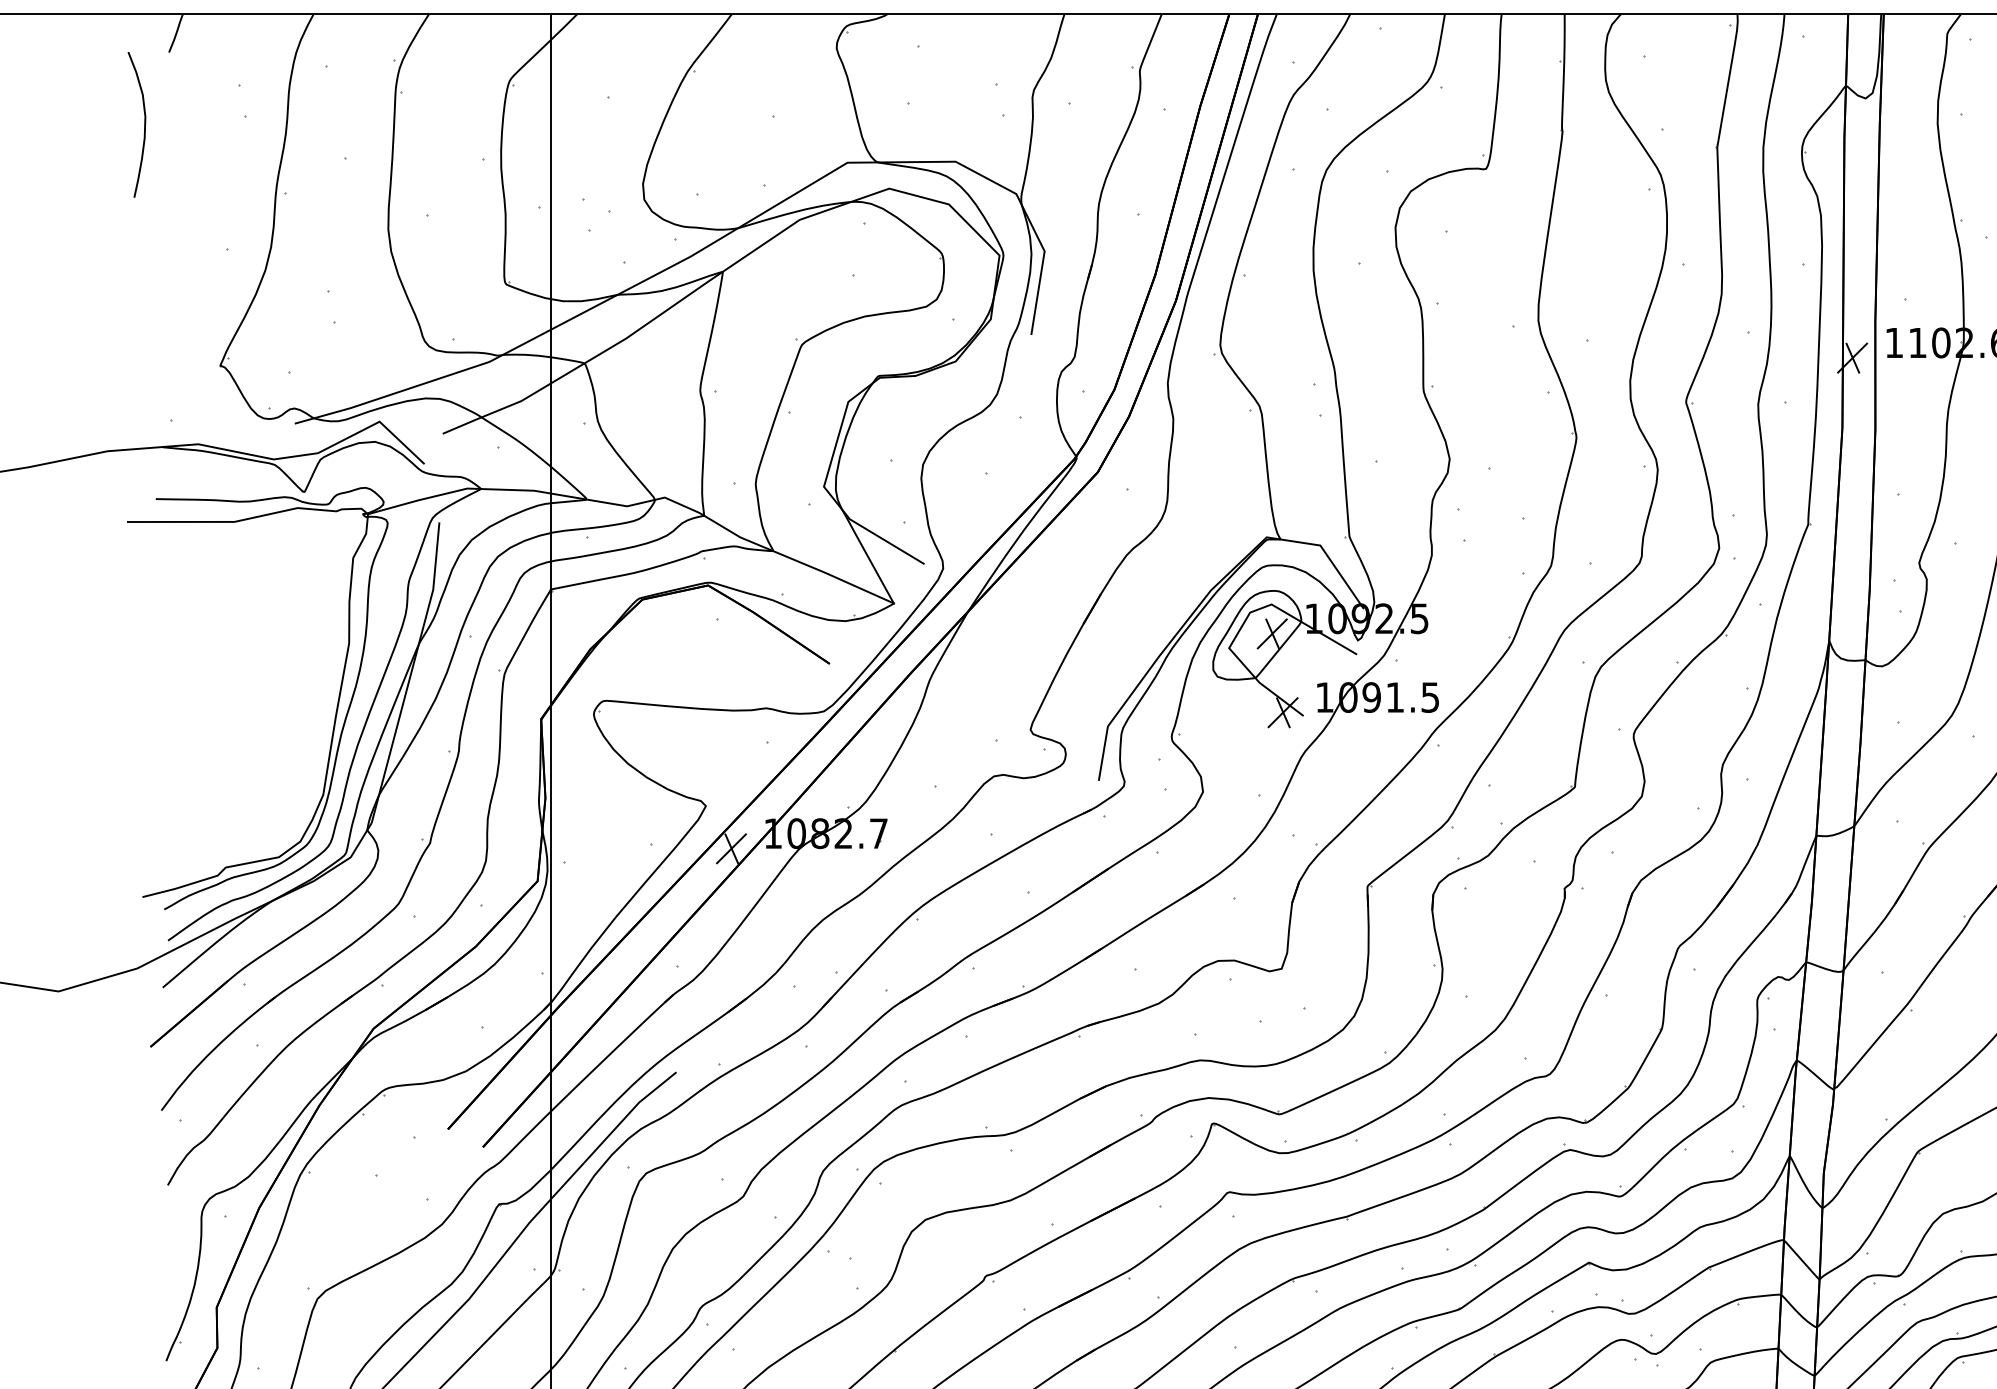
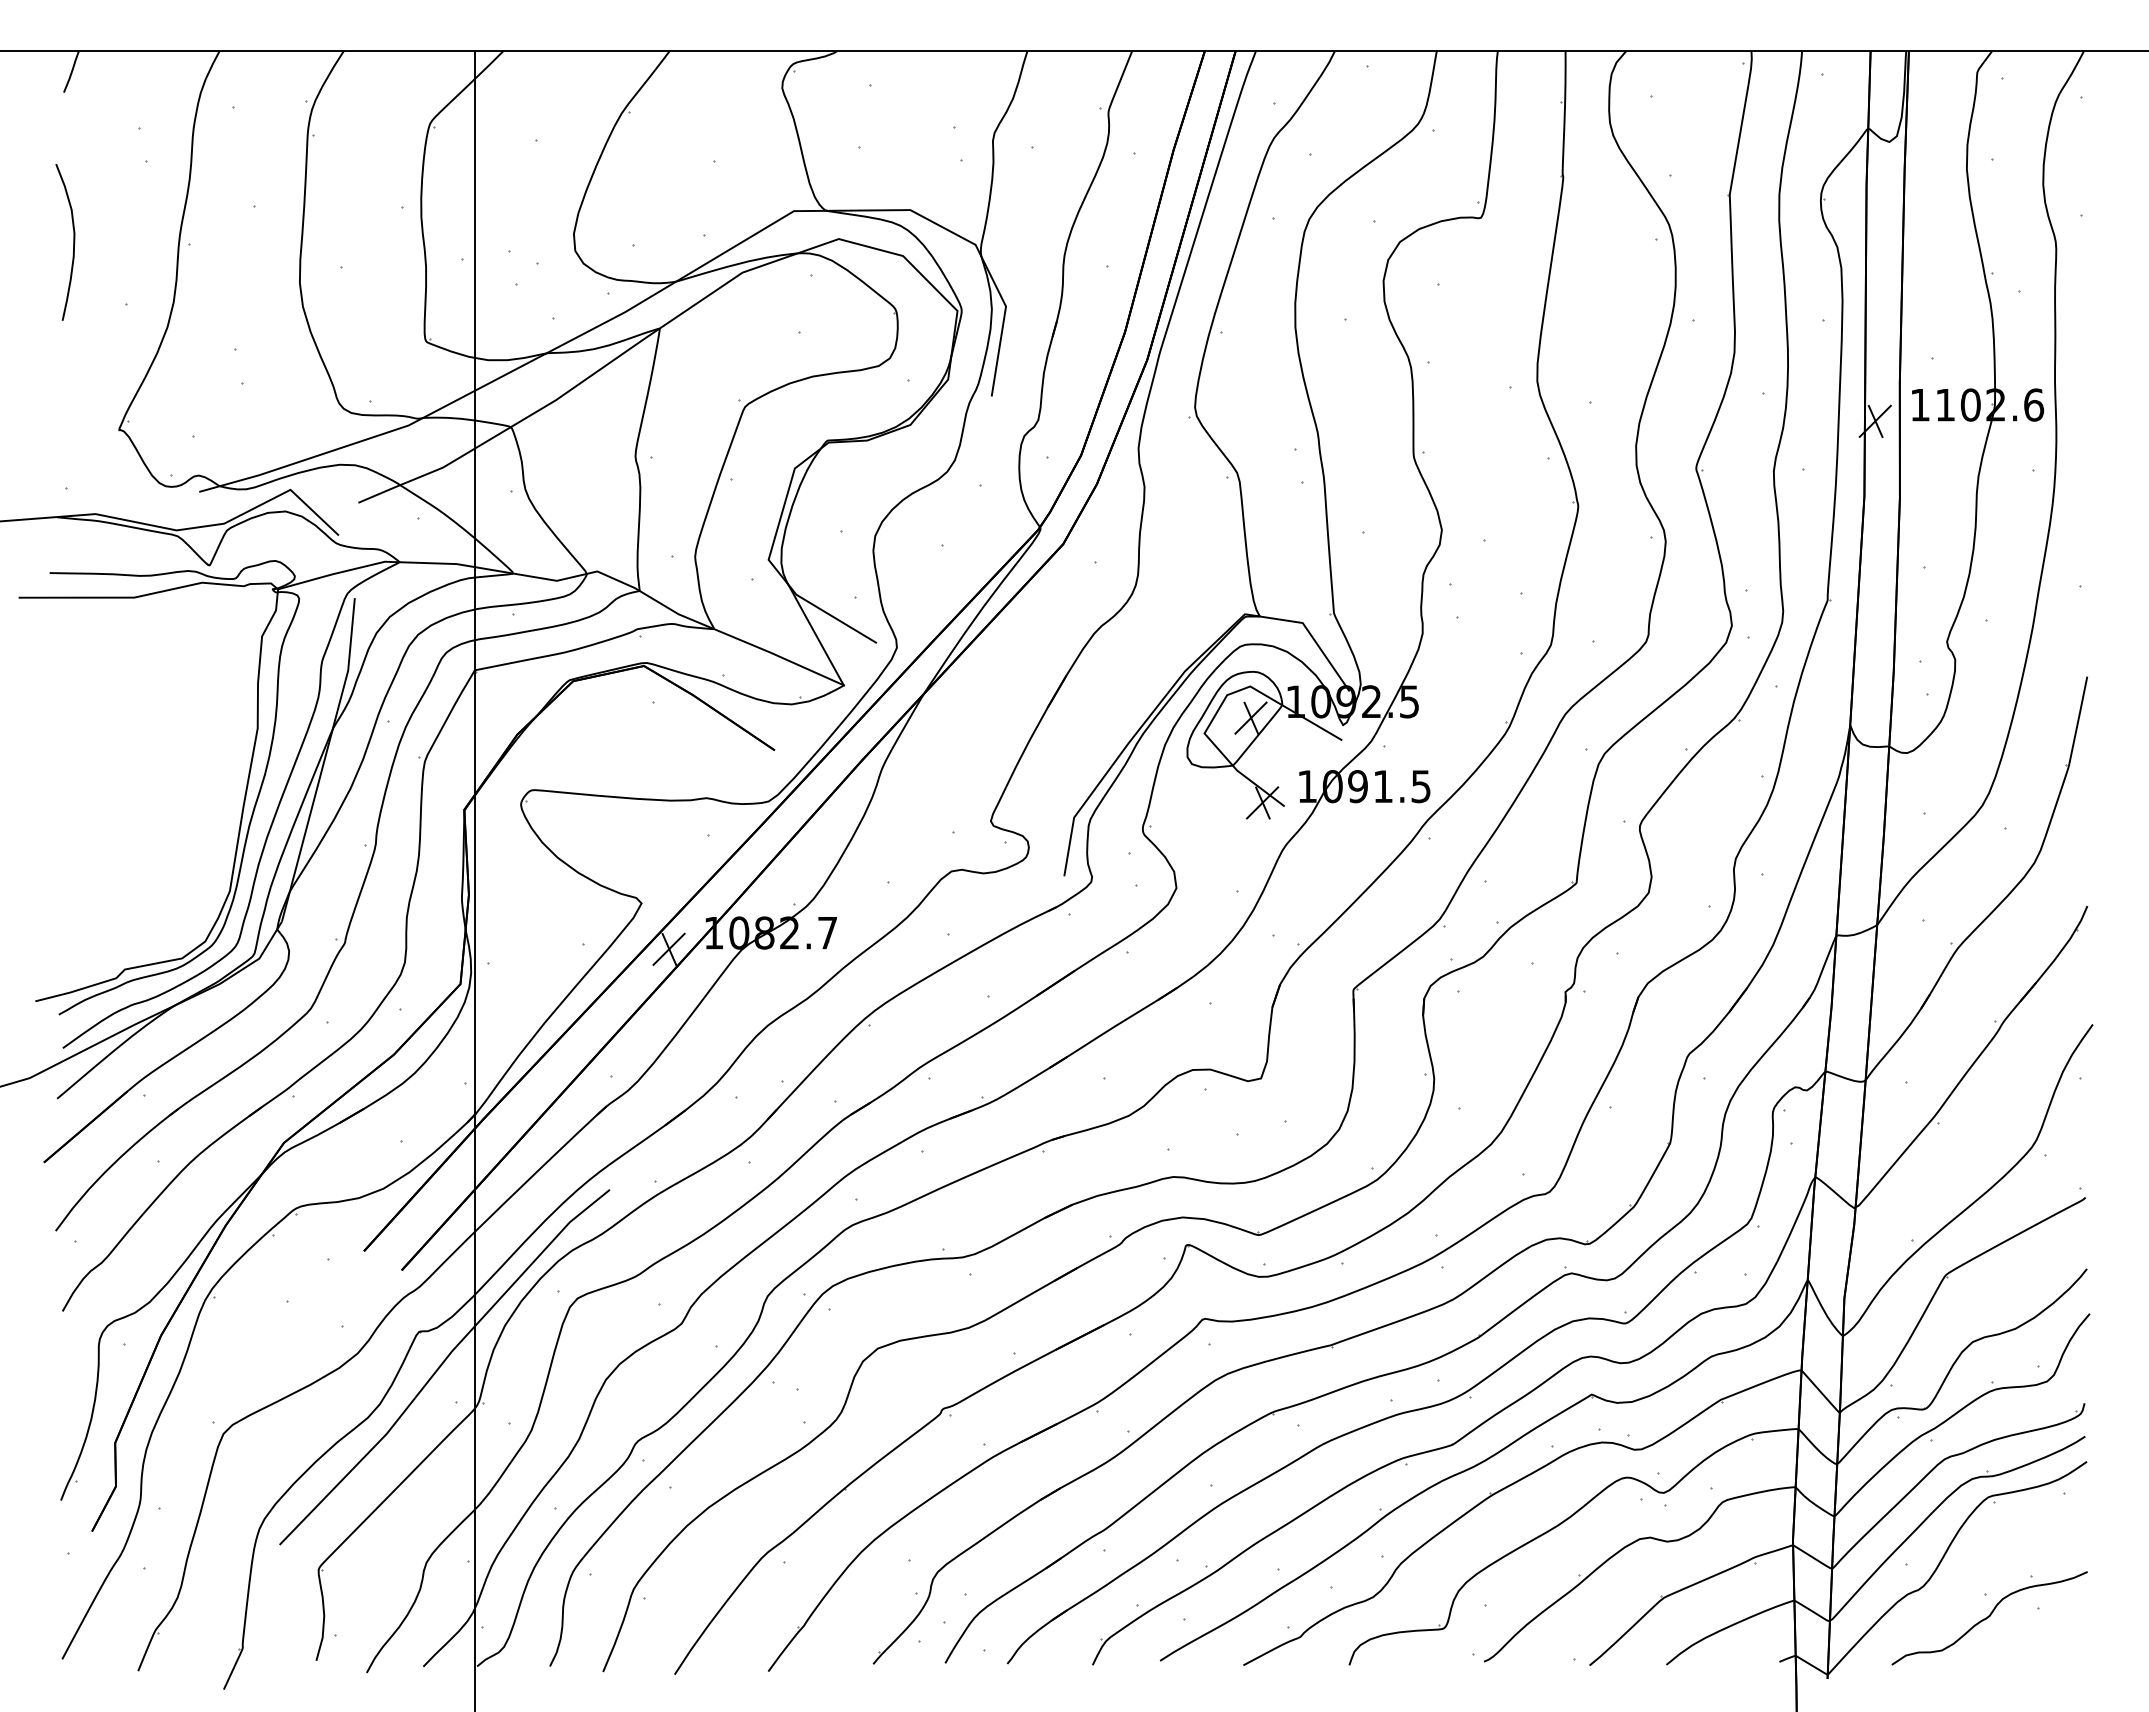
curve: (144, 124) -> (73, 242), moved

